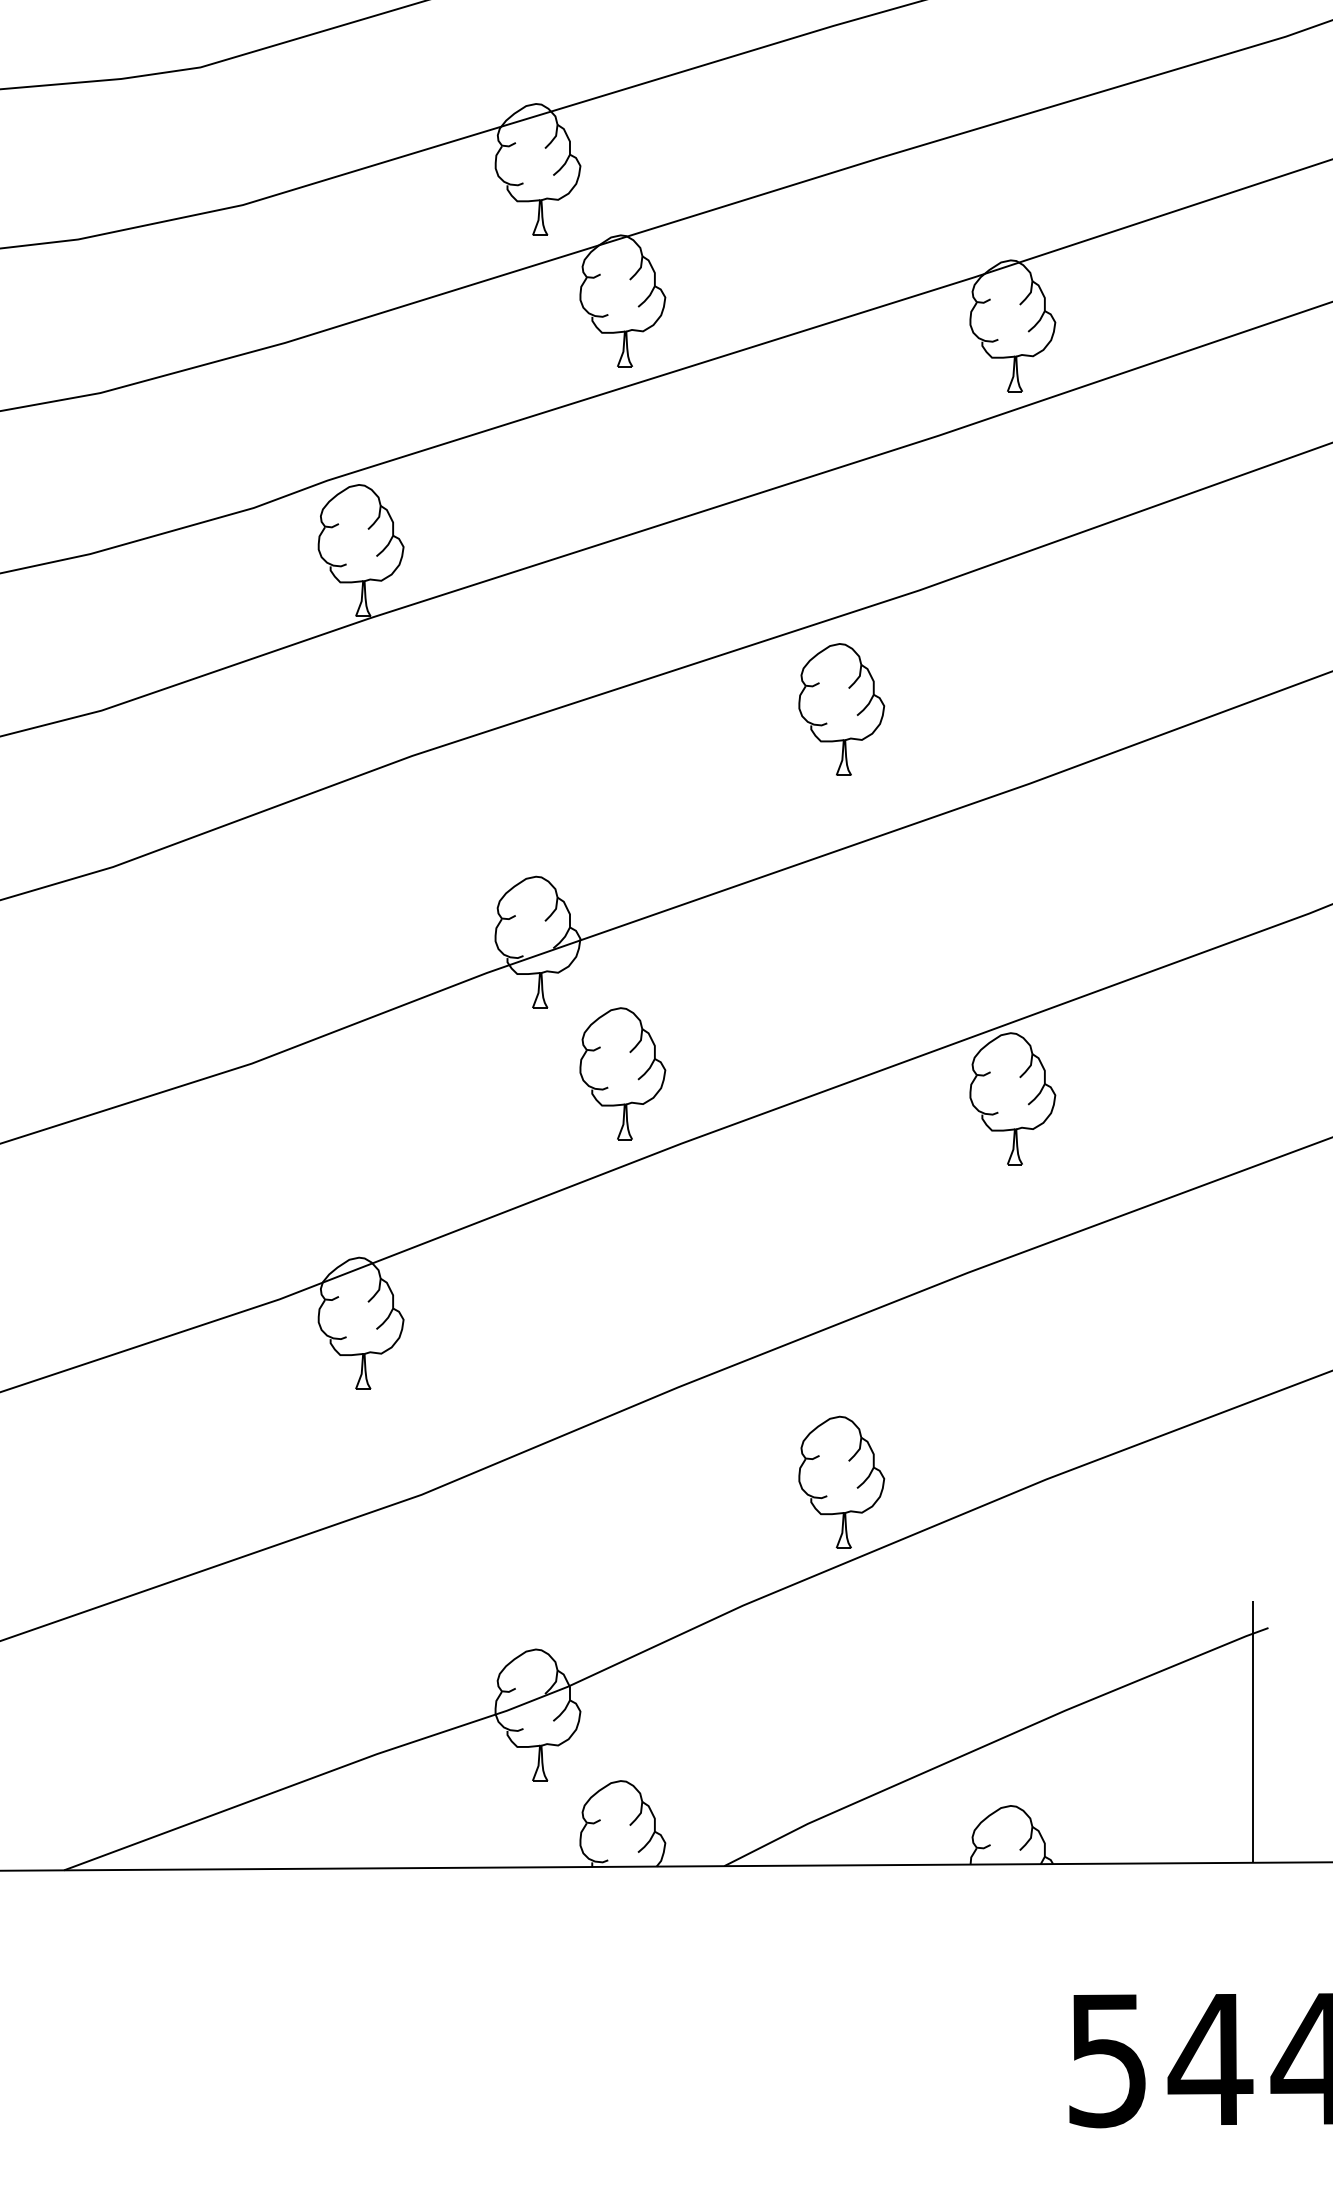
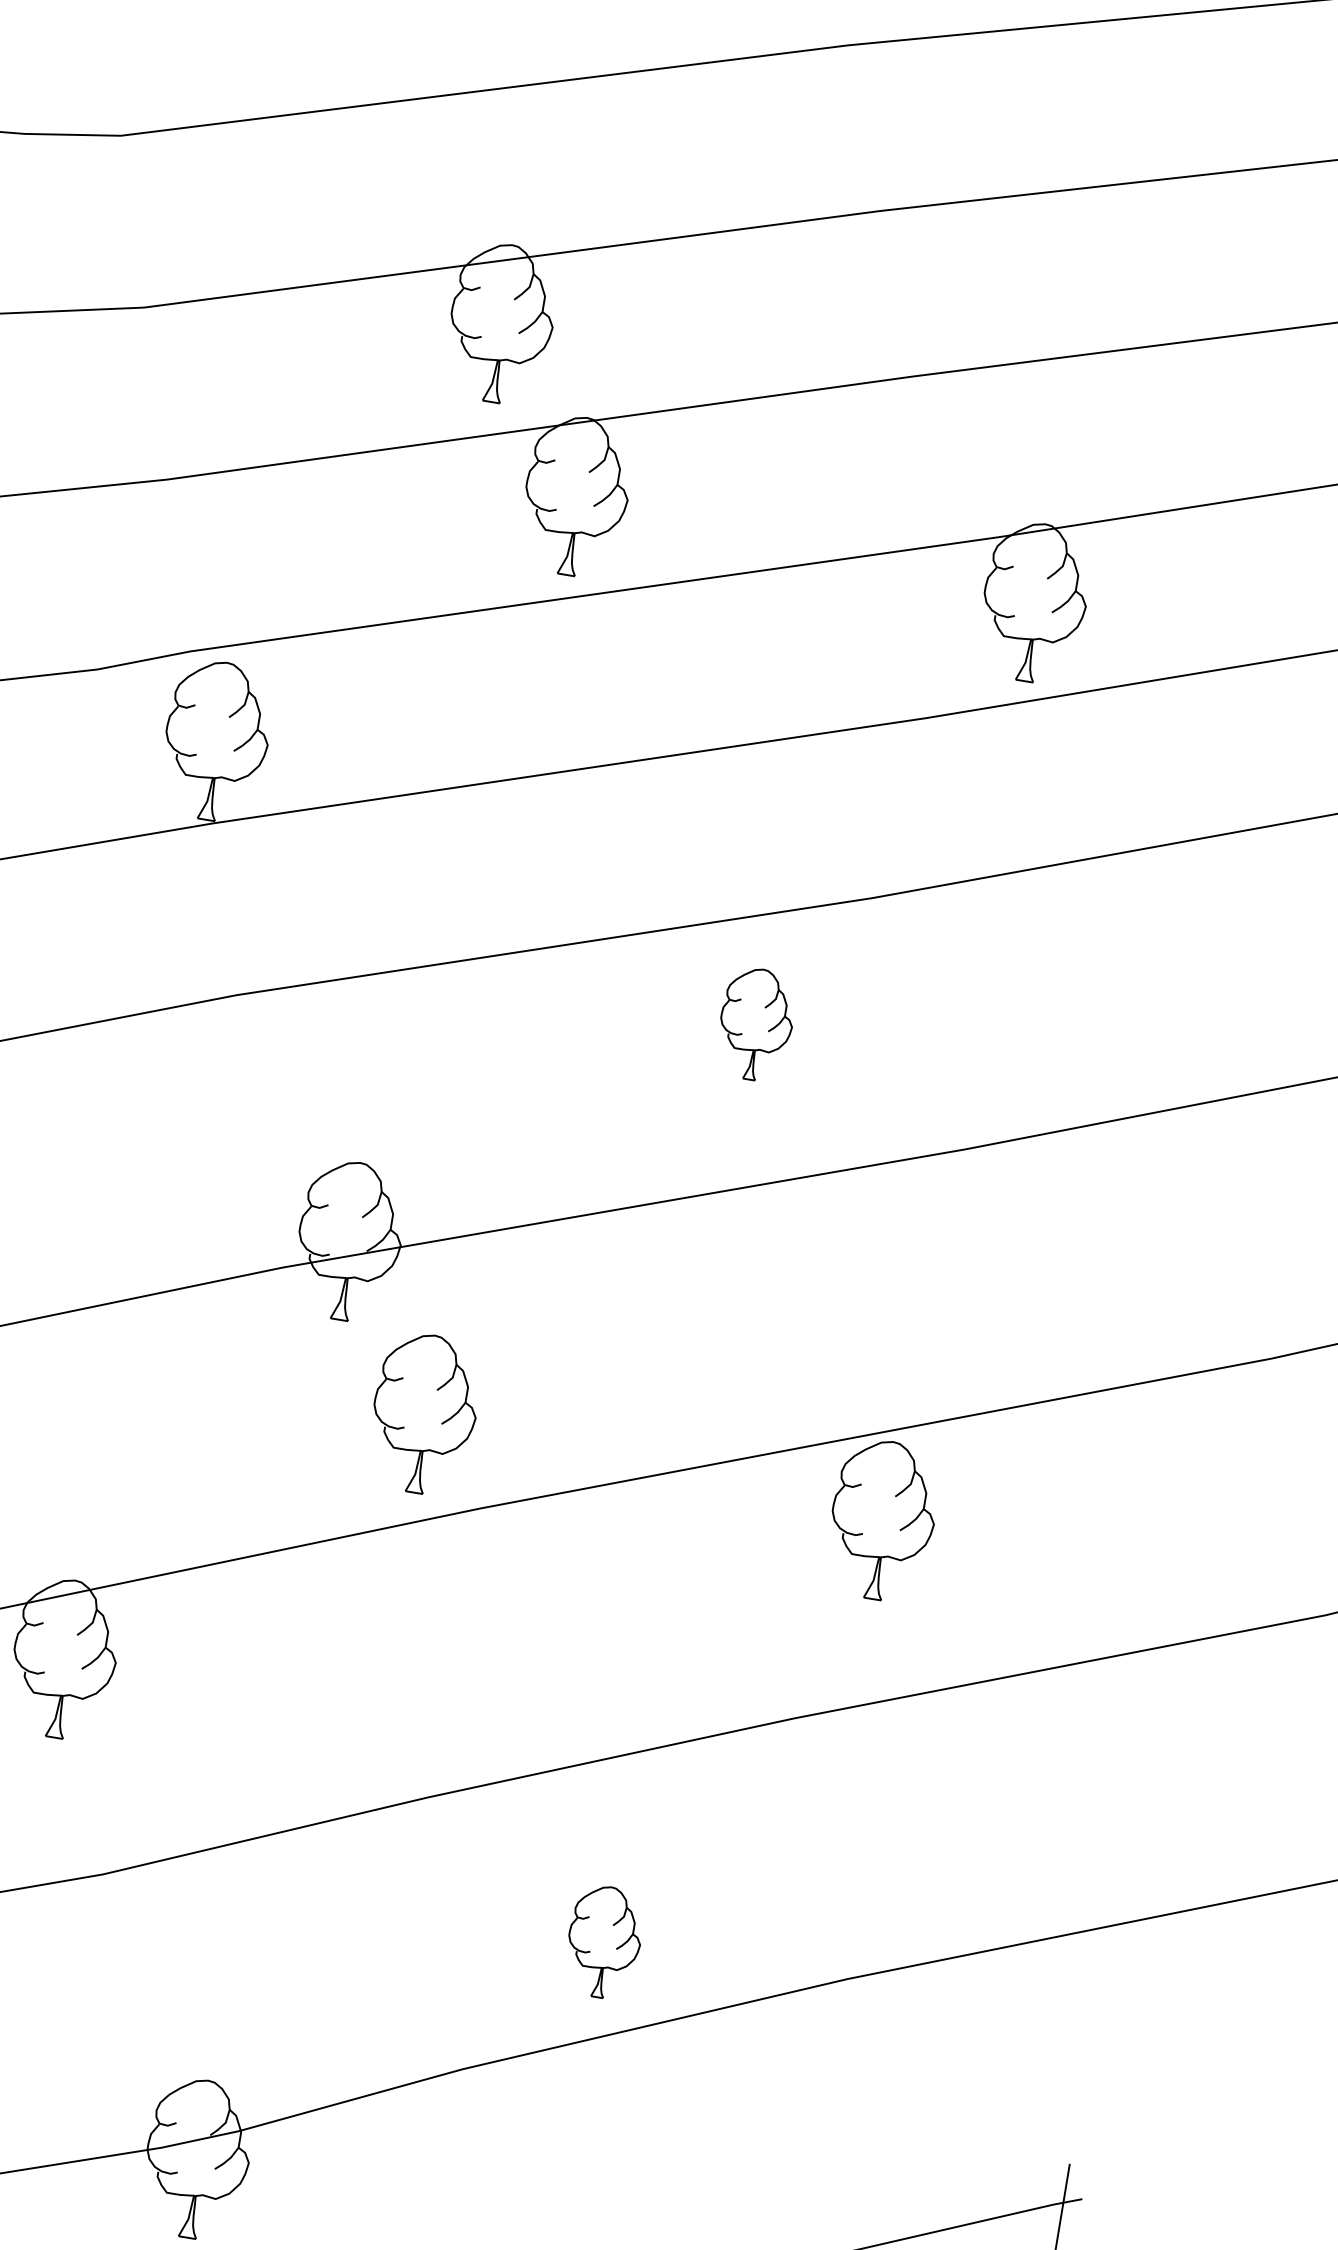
part: (841, 709) -> (755, 1024), size x0.7
part: (841, 1481) -> (604, 1941), size x0.7

